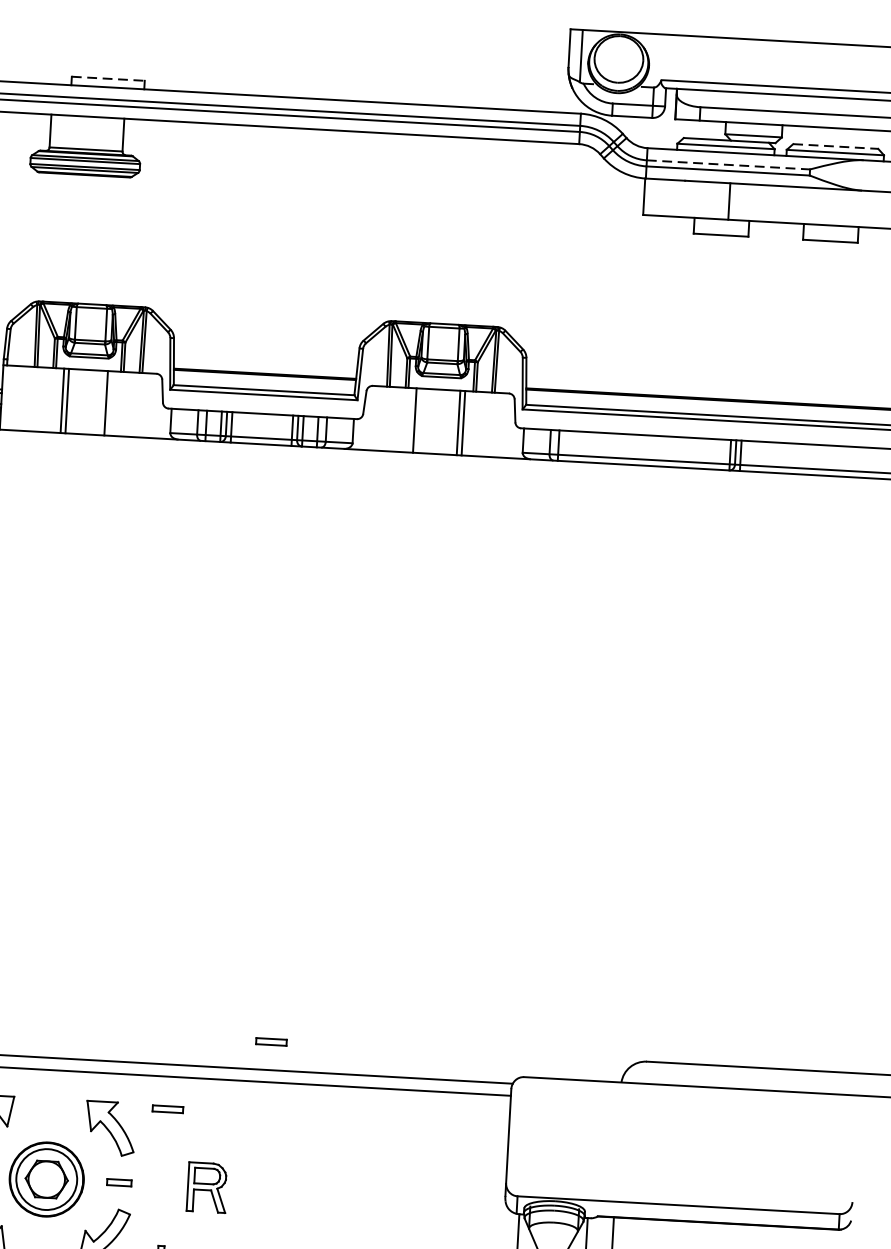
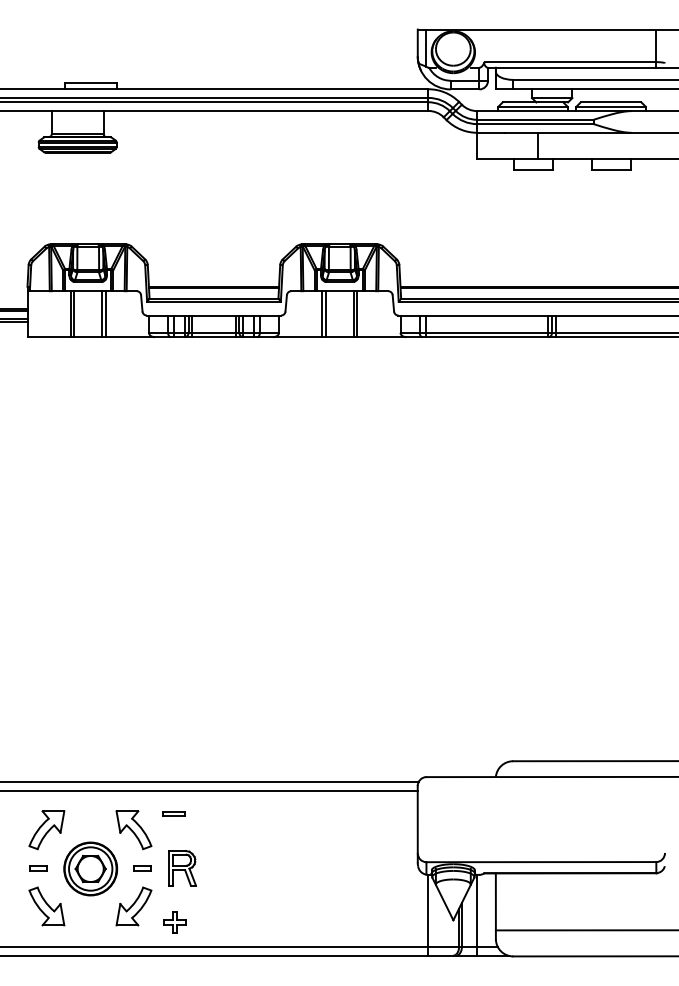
line: (109, 79) -> (91, 83), dashed -> solid
line: (836, 146) -> (611, 102), dashed -> solid
line: (728, 164) -> (535, 119), dashed -> solid
line: (110, 403) -> (105, 314), added
line: (419, 421) -> (325, 314), added
part: (270, 1041) -> (244, 761), removed
part: (207, 1187) -> (182, 868), moved

